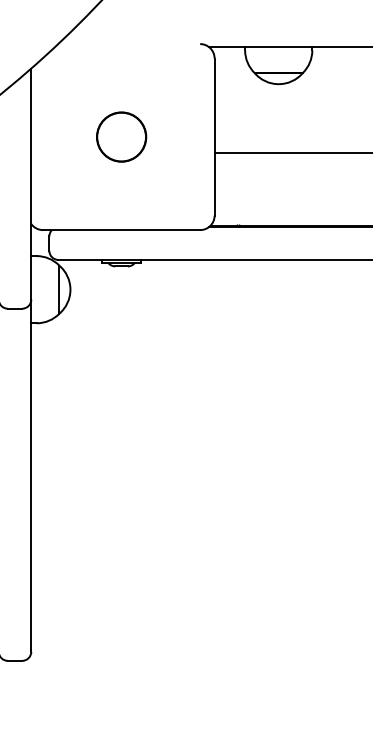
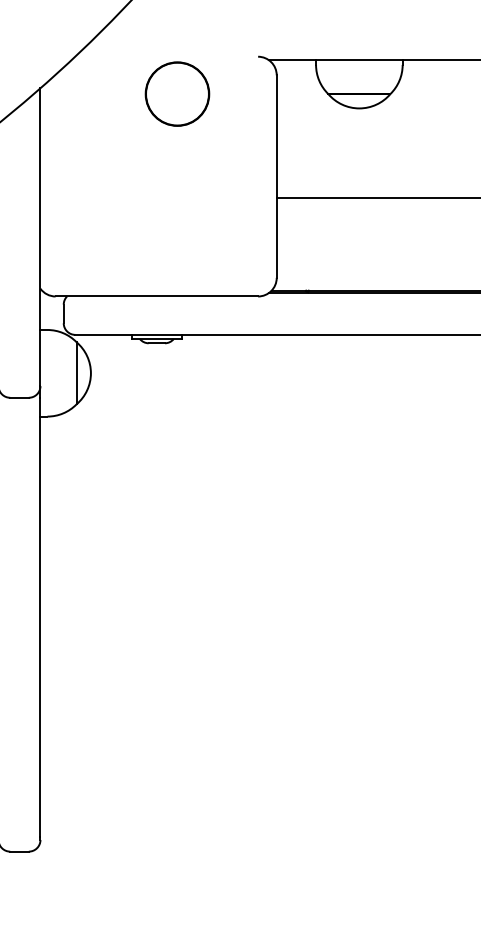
circle: (121, 136) -> (177, 93), moved

